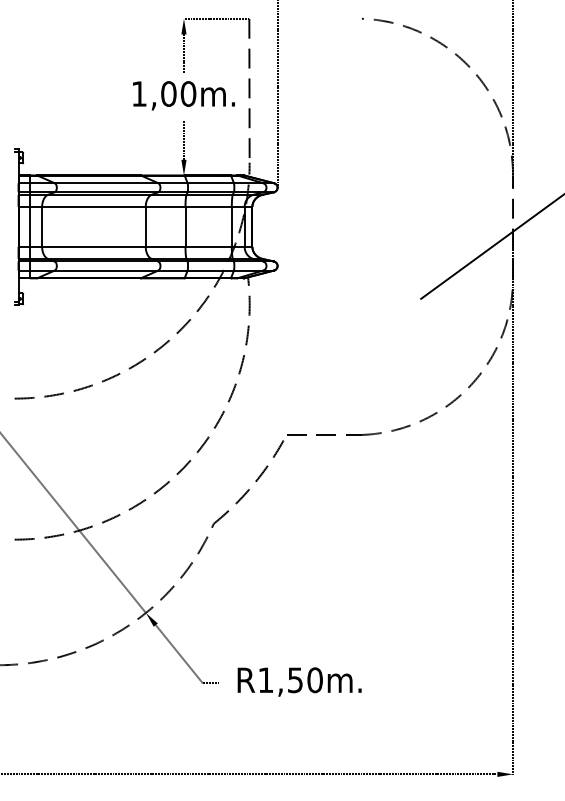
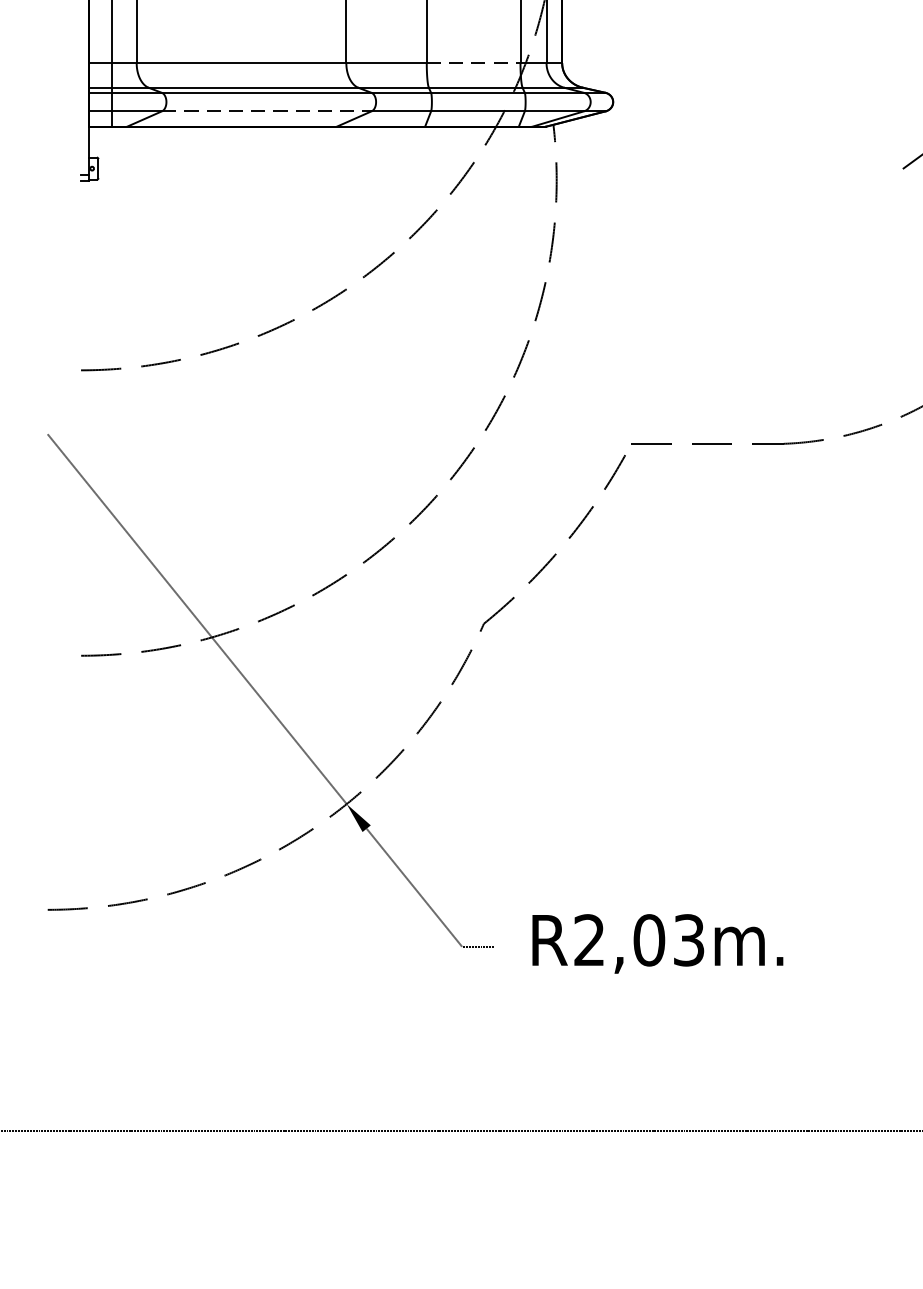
line: (209, 246) -> (475, 62), solid -> dashed
line: (106, 270) -> (266, 111), solid -> dashed
text: (290, 680) -> (639, 940), R1,50m. -> R2,03m.

